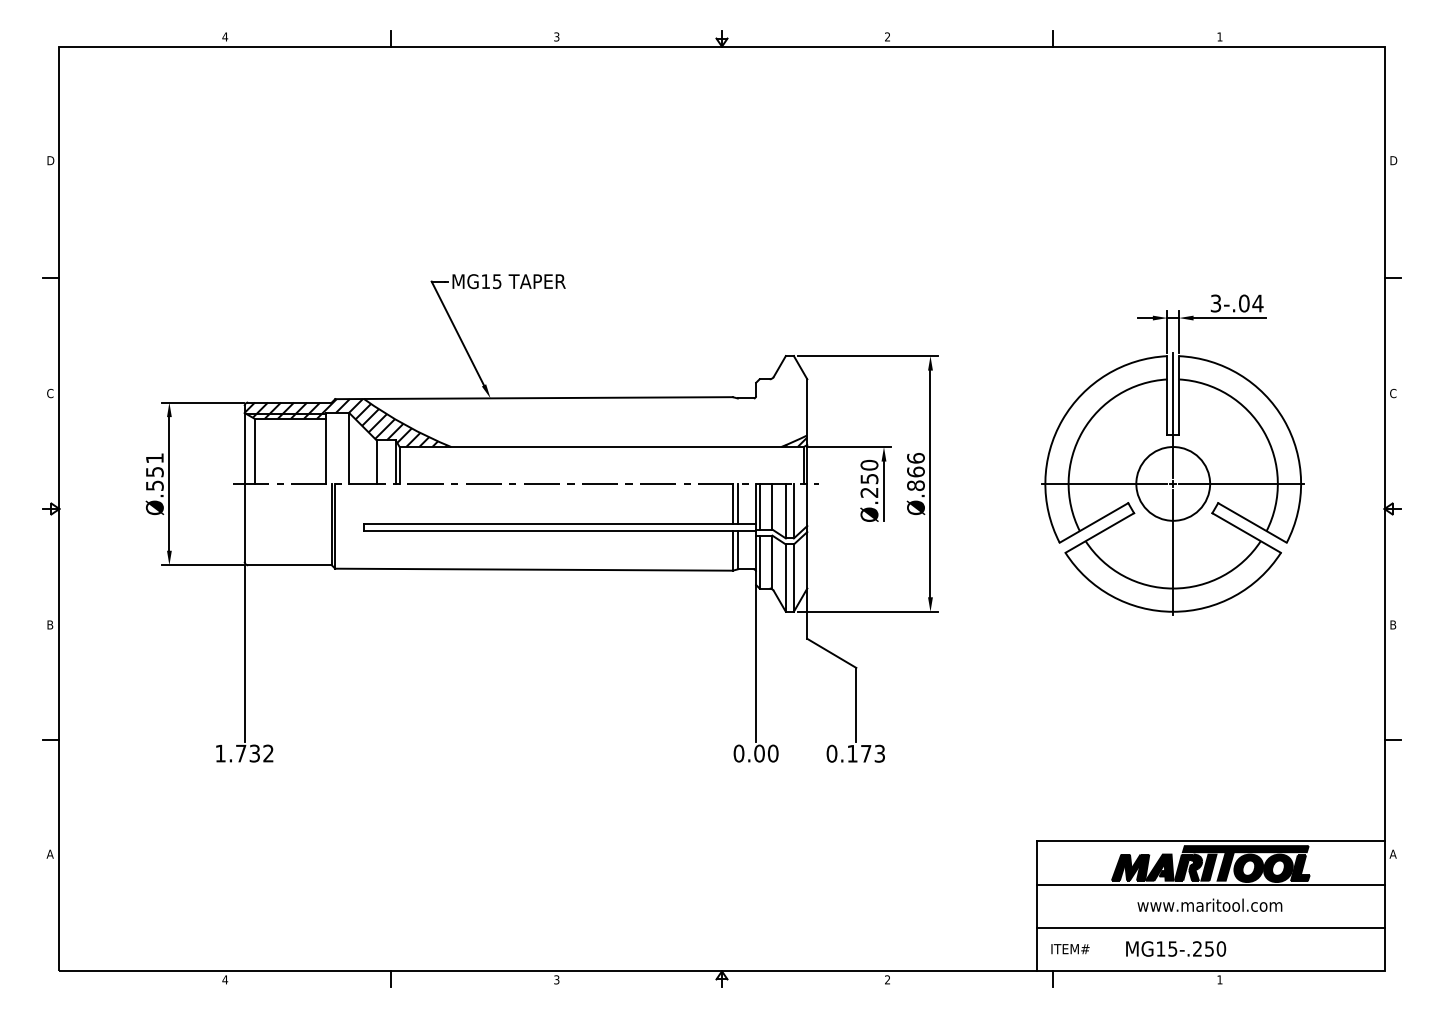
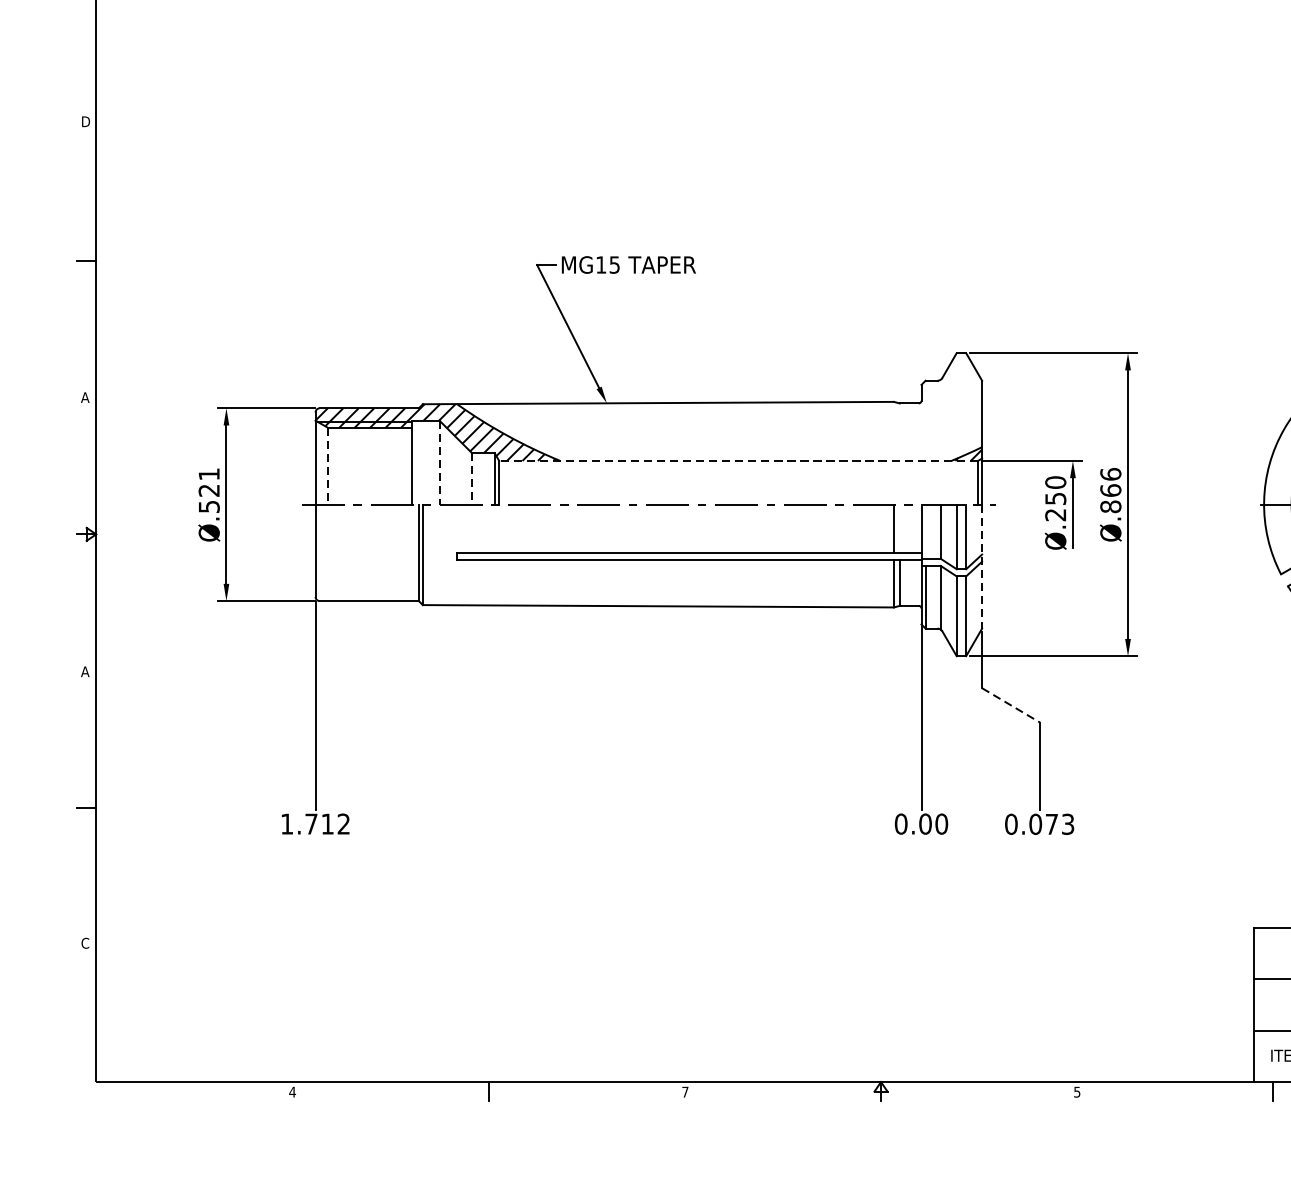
text: (49, 393) -> (84, 397), C -> A
line: (601, 447) -> (738, 461), solid -> dashed
line: (349, 448) -> (439, 462), solid -> dashed
line: (254, 451) -> (327, 466), solid -> dashed
line: (376, 462) -> (471, 479), solid -> dashed
text: (154, 472) -> (208, 491), Ø.551 -> Ø.521
line: (737, 503) -> (899, 527), removed
line: (759, 506) -> (925, 531), removed
line: (807, 536) -> (982, 566), solid -> dashed
text: (49, 624) -> (84, 671), B -> A
line: (832, 653) -> (1011, 705), solid -> dashed
text: (254, 753) -> (327, 824), 1.732 -> 1.712
text: (852, 753) -> (1035, 824), 0.173 -> 0.073
text: (49, 853) -> (84, 942), A -> C
text: (556, 979) -> (684, 1091), 3 -> 7
text: (887, 979) -> (1077, 1091), 2 -> 5

